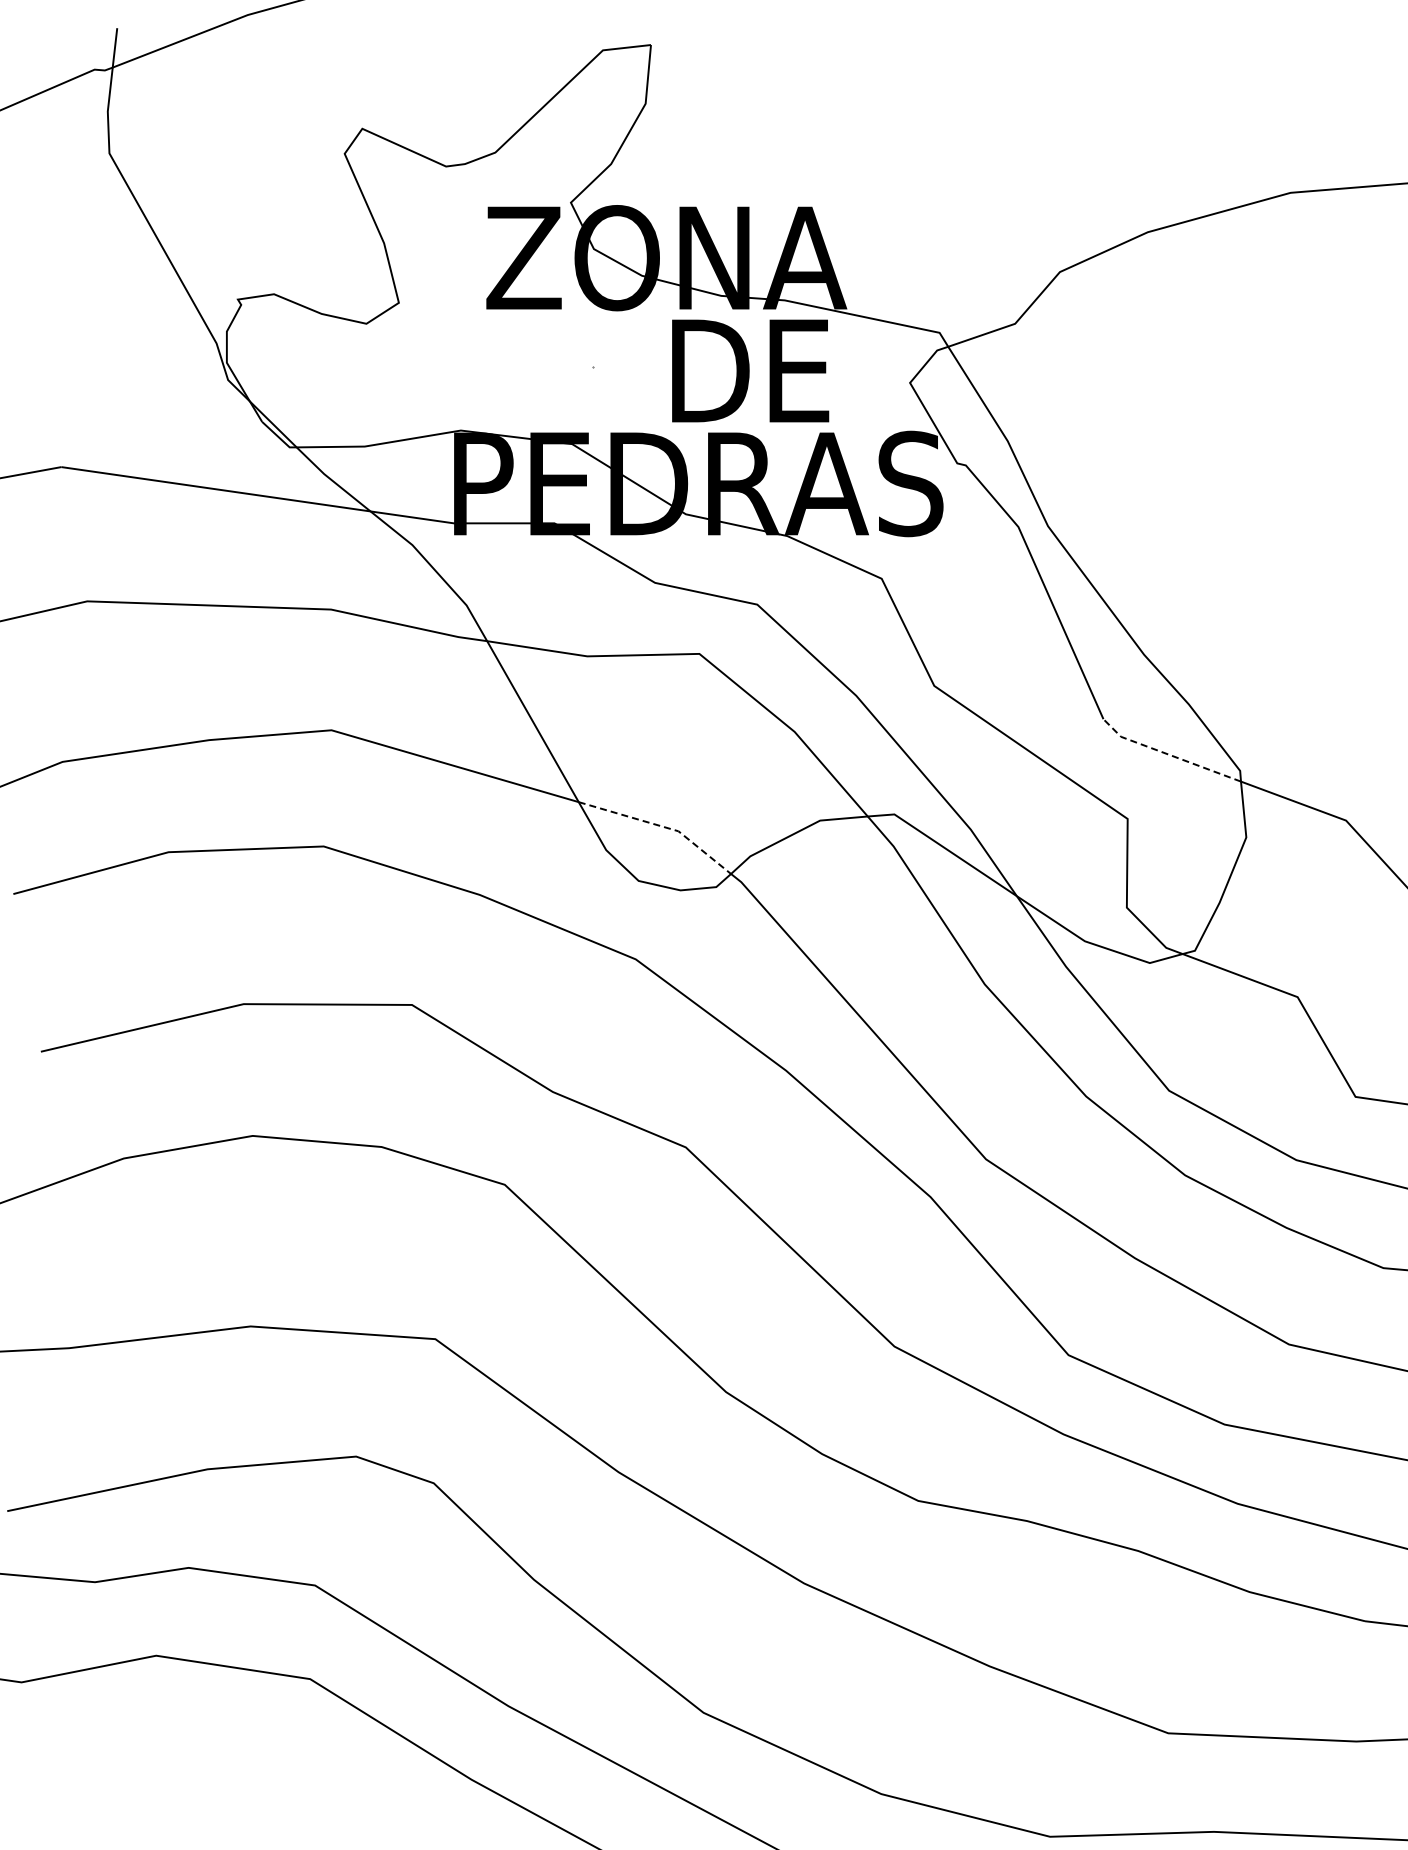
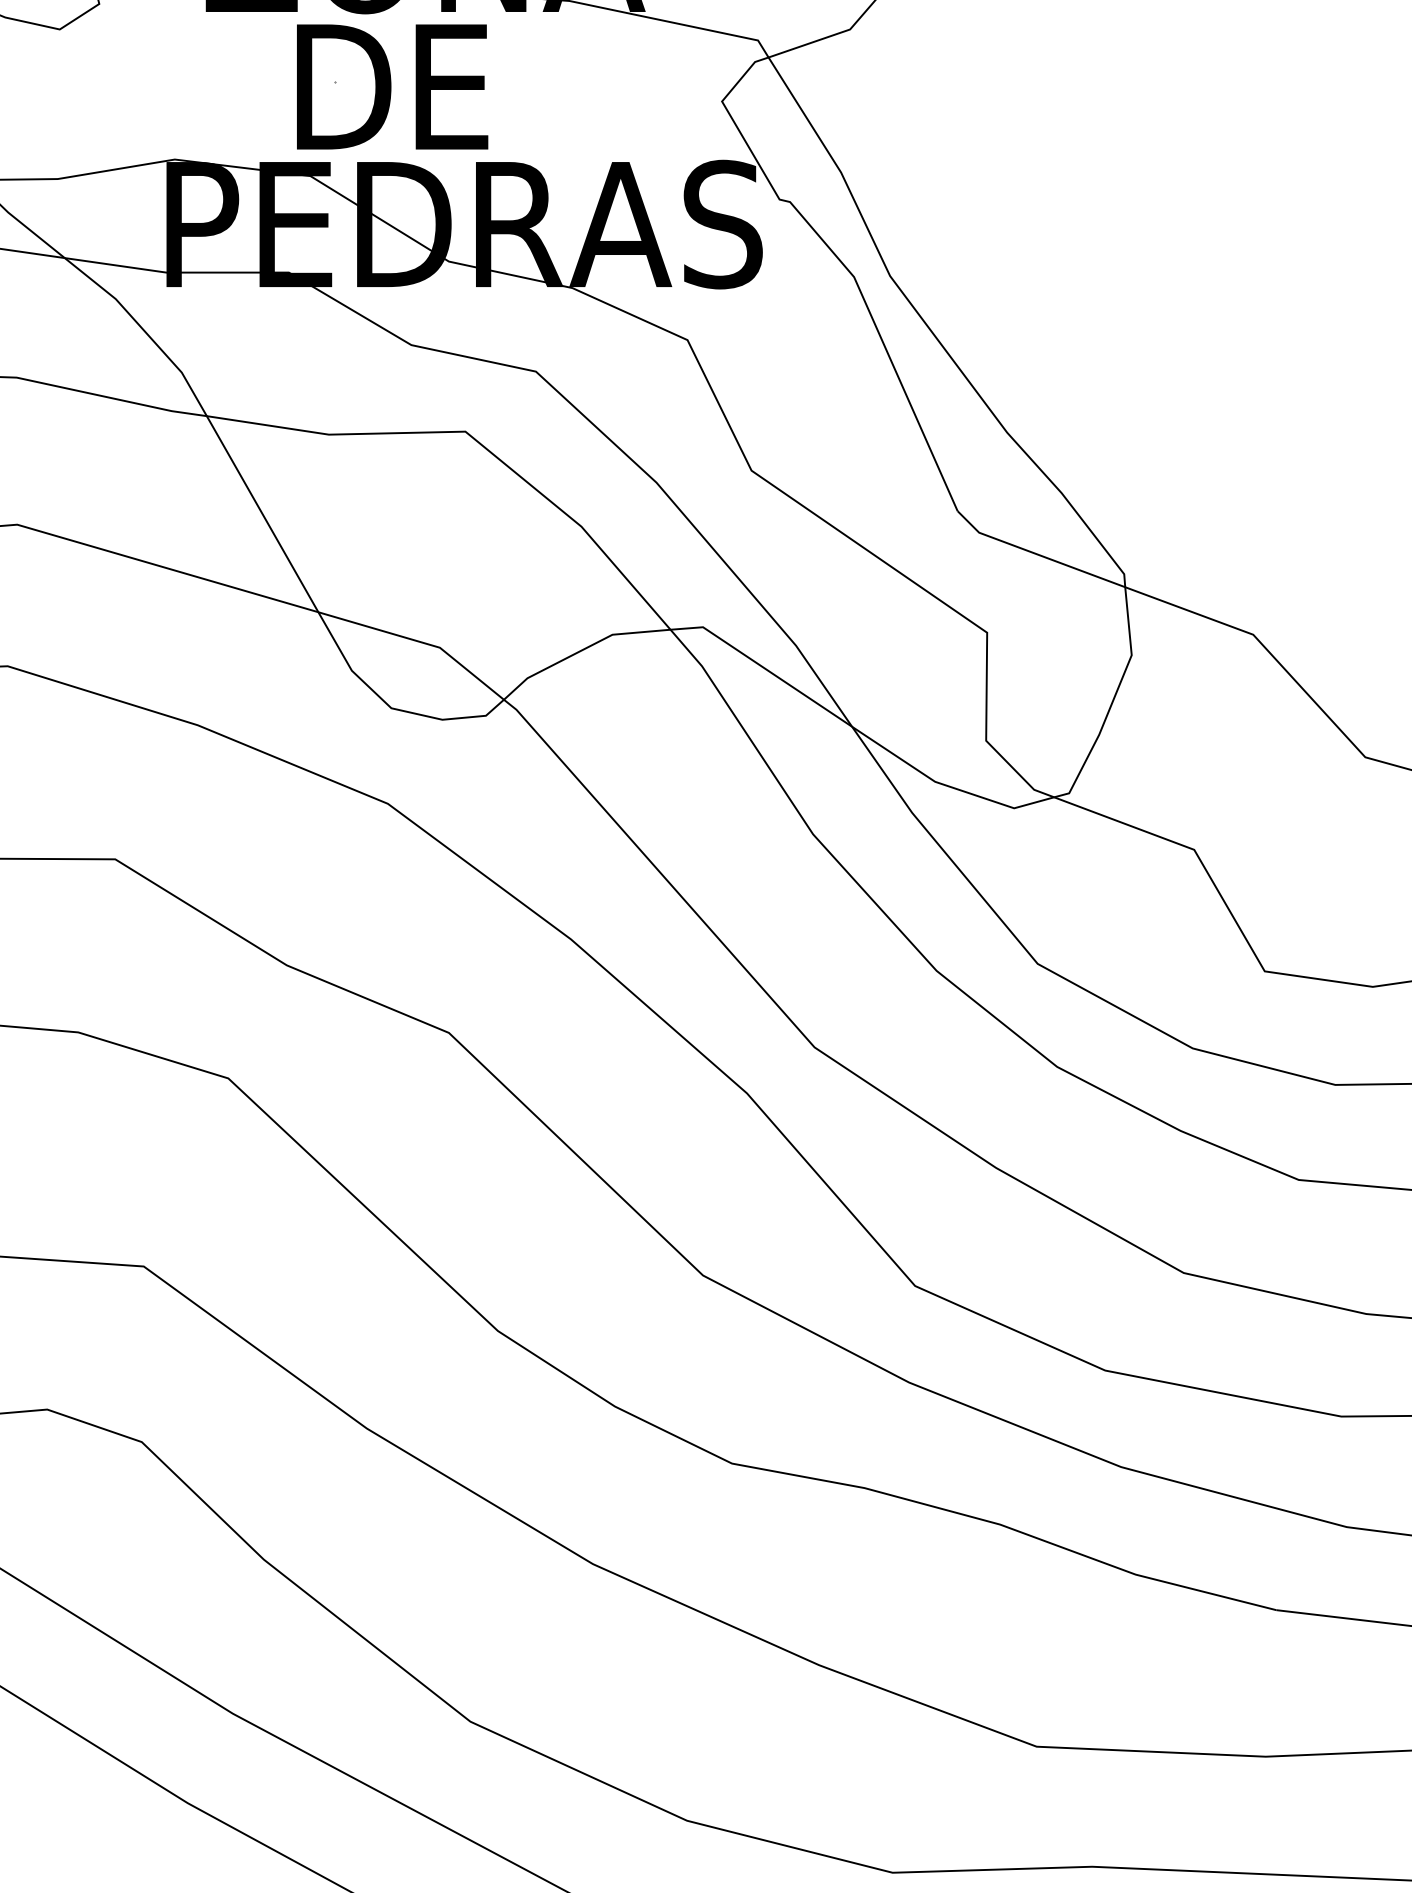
text: (750, 370) -> (392, 86), moved
line: (1168, 754) -> (1036, 554), dashed -> solid
line: (662, 826) -> (420, 641), dashed -> solid

